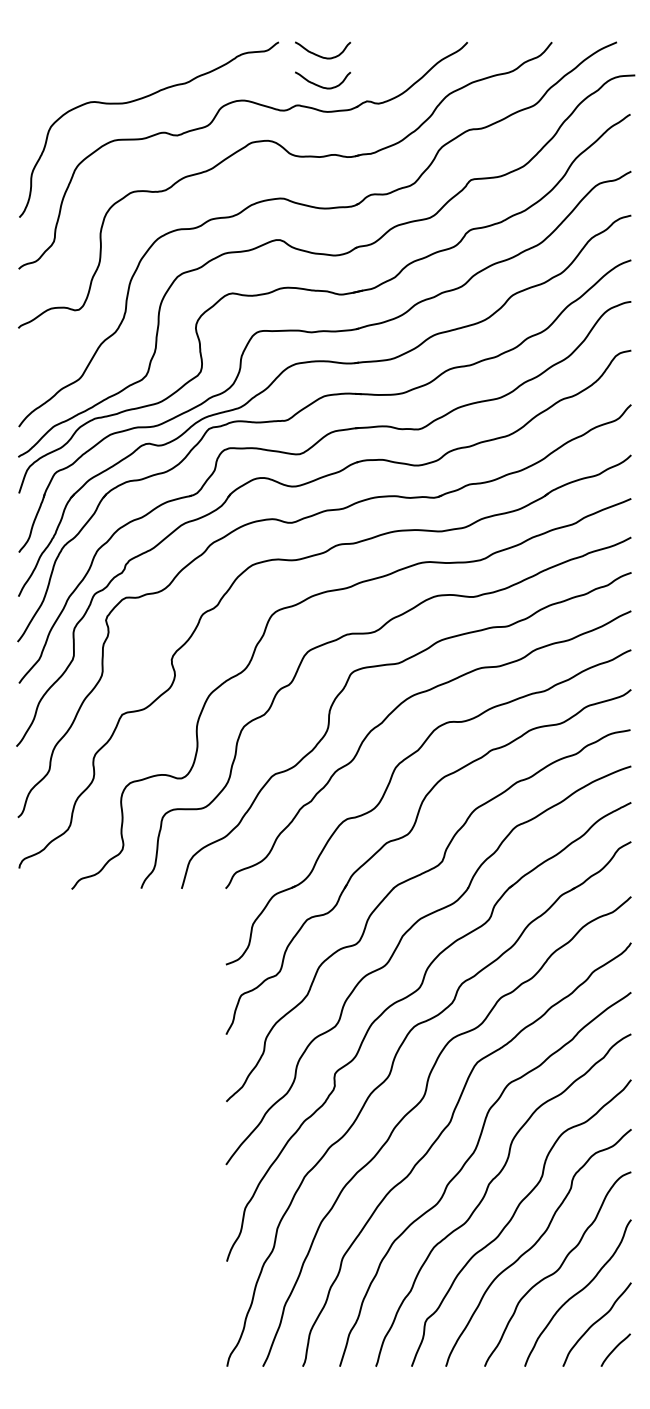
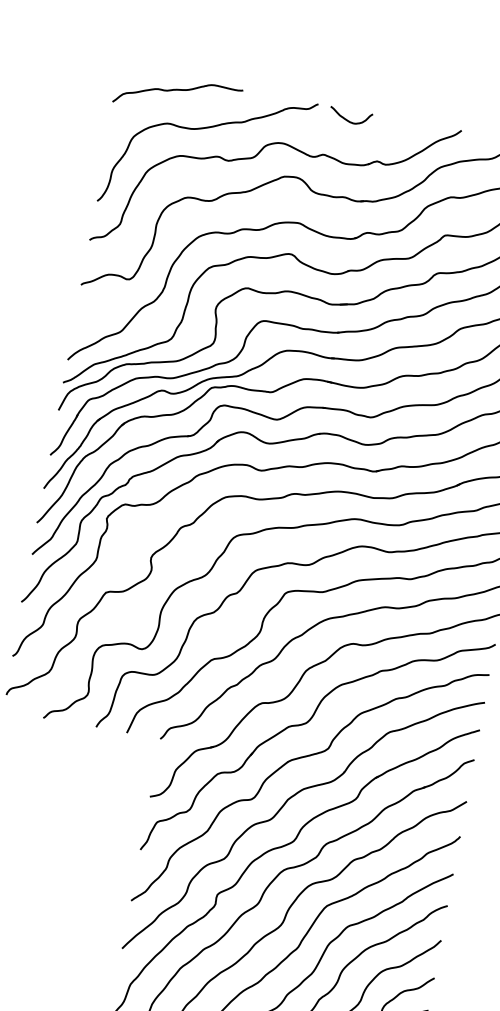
curve: (97, 57) -> (178, 90), added
curve: (320, 85) -> (344, 142), removed

